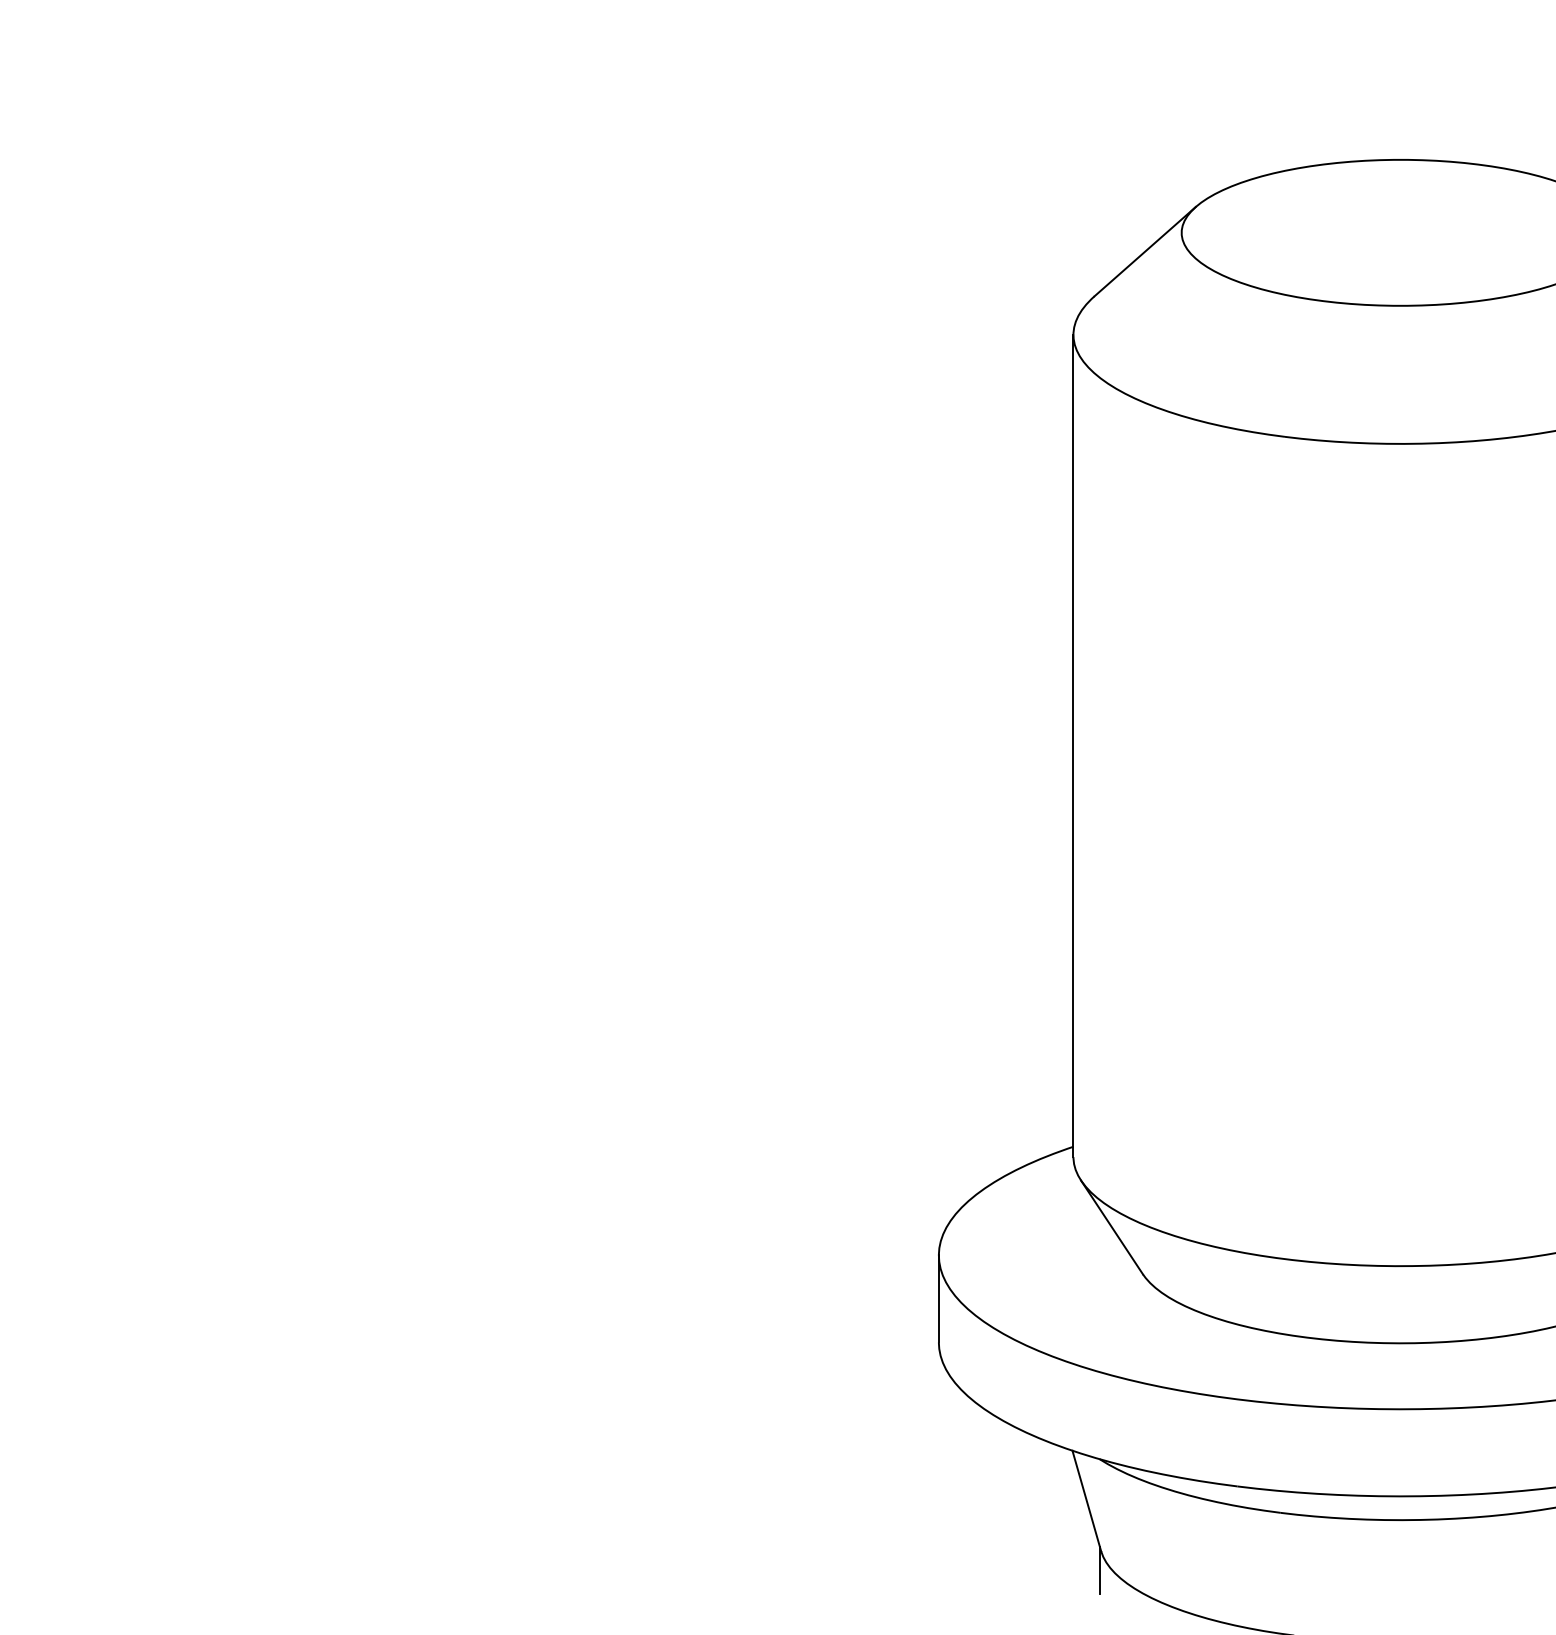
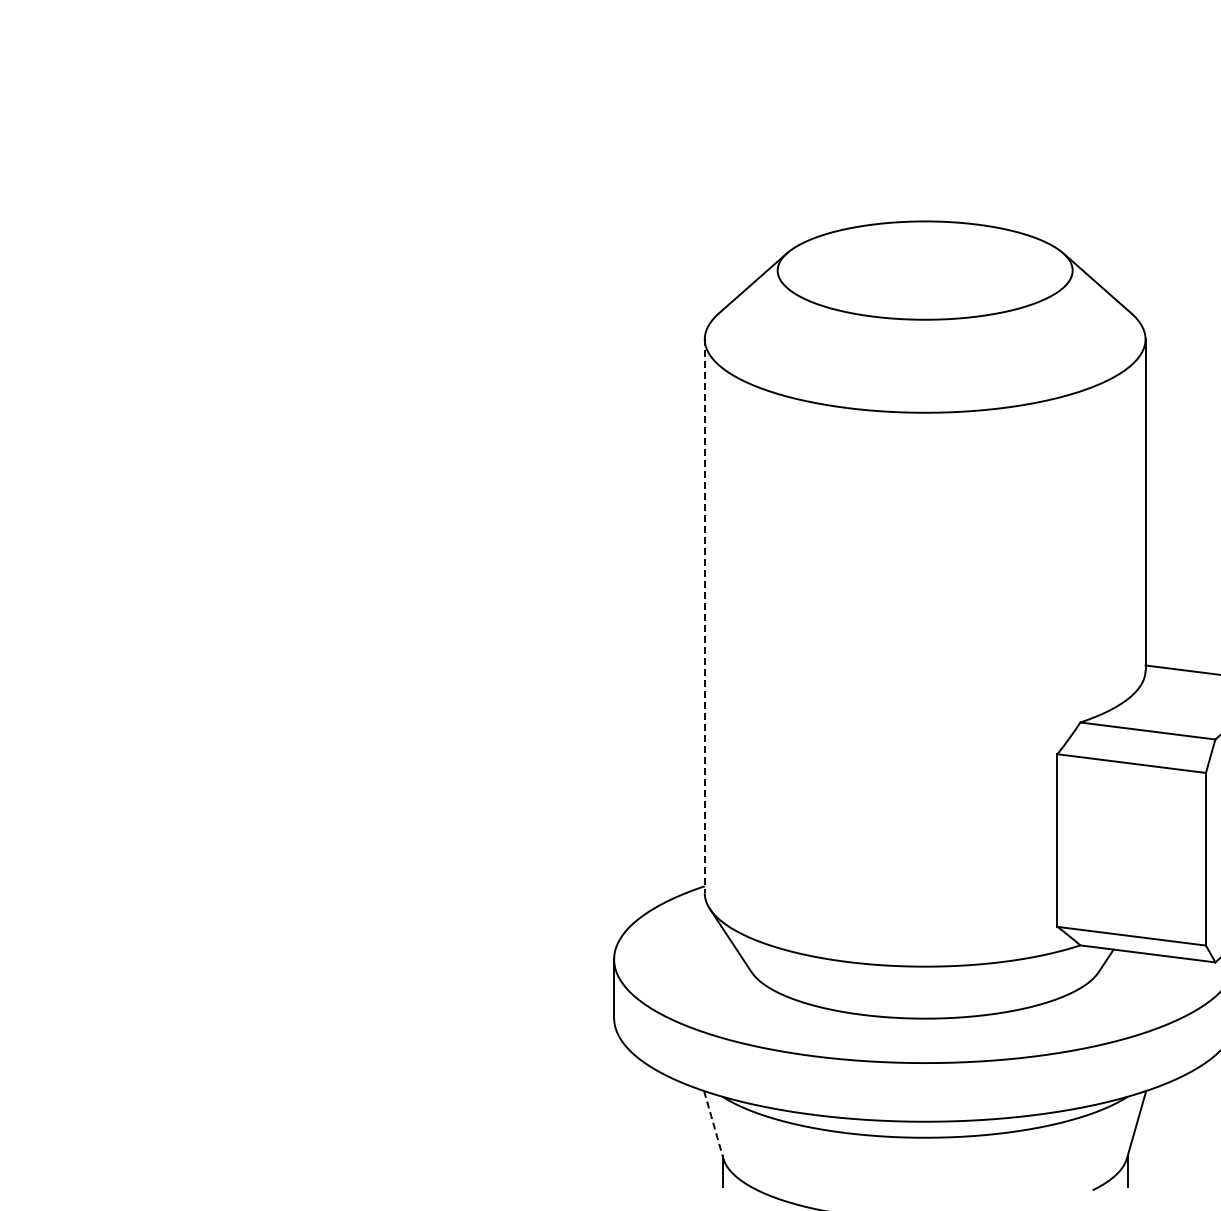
line: (1073, 746) -> (704, 616), solid -> dashed
line: (1086, 1501) -> (713, 1125), solid -> dashed

